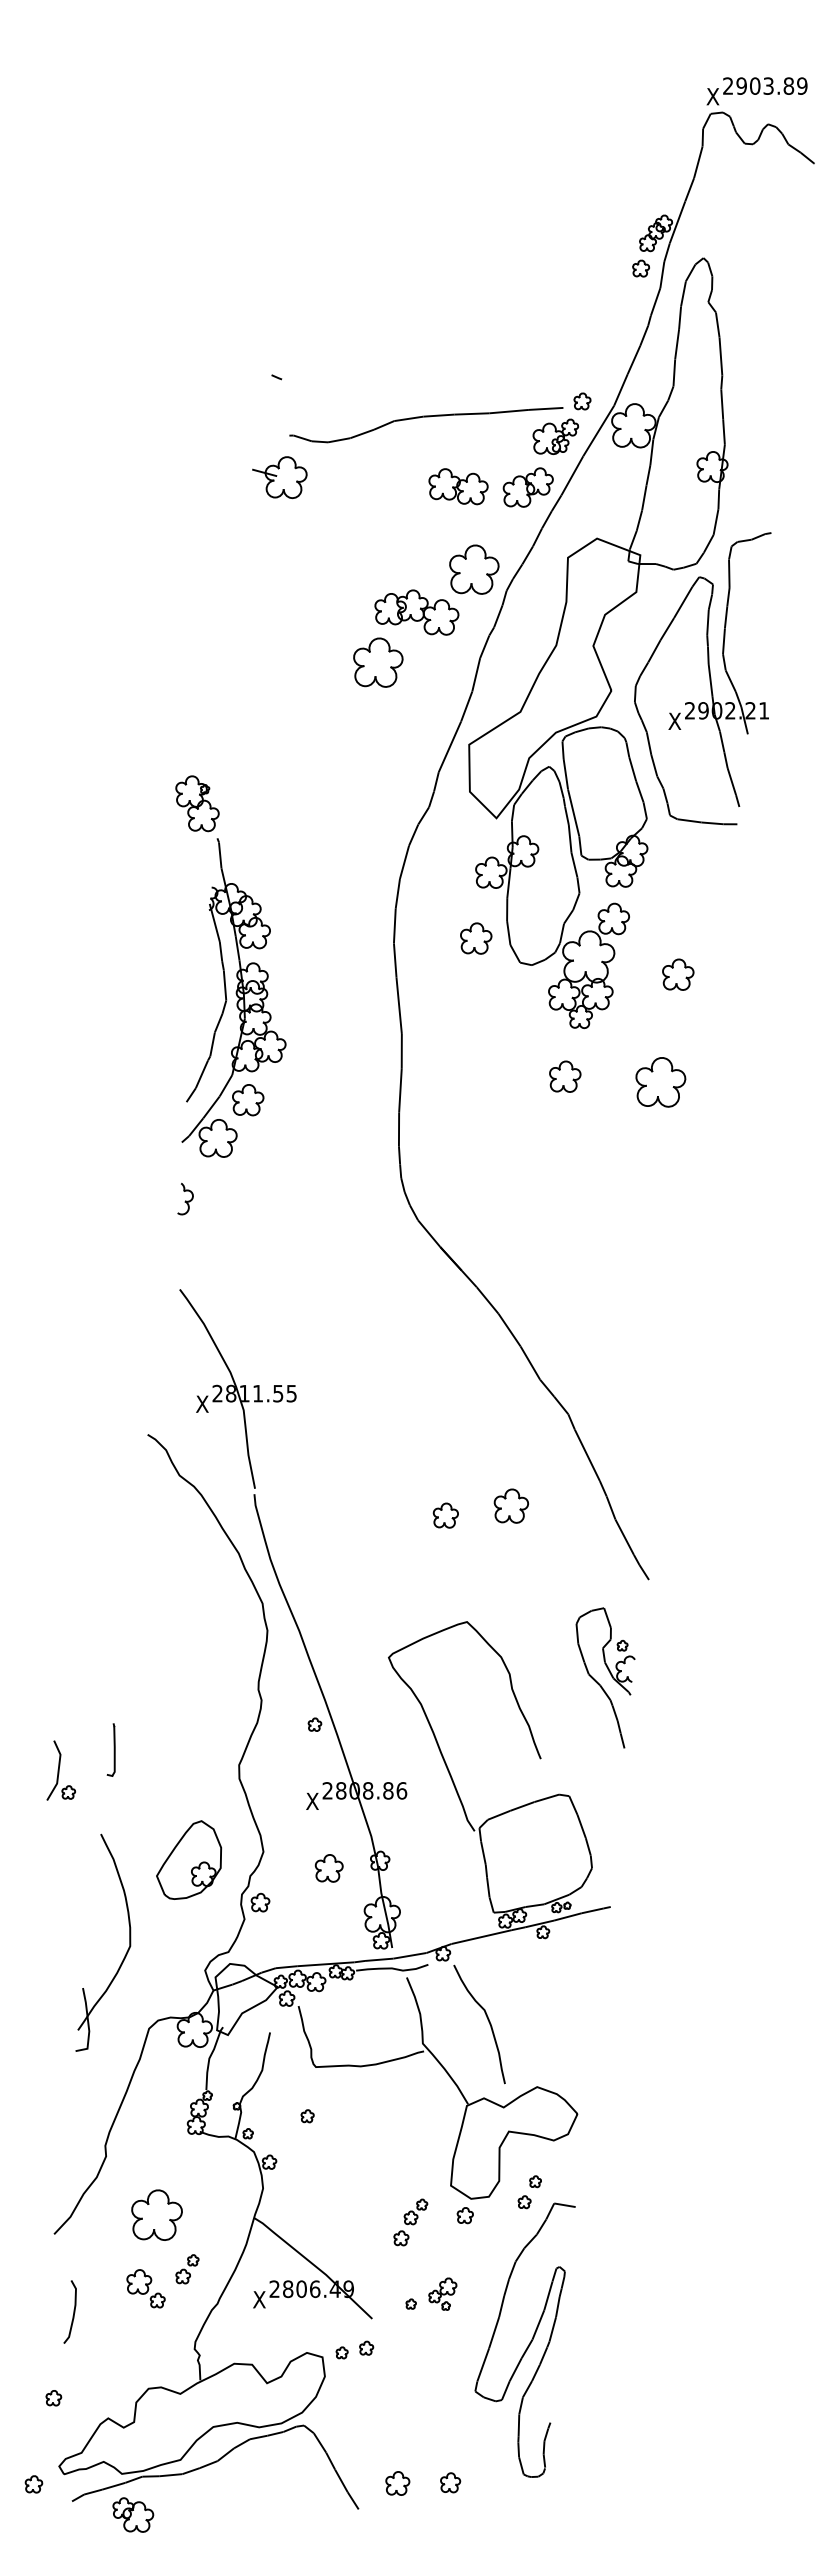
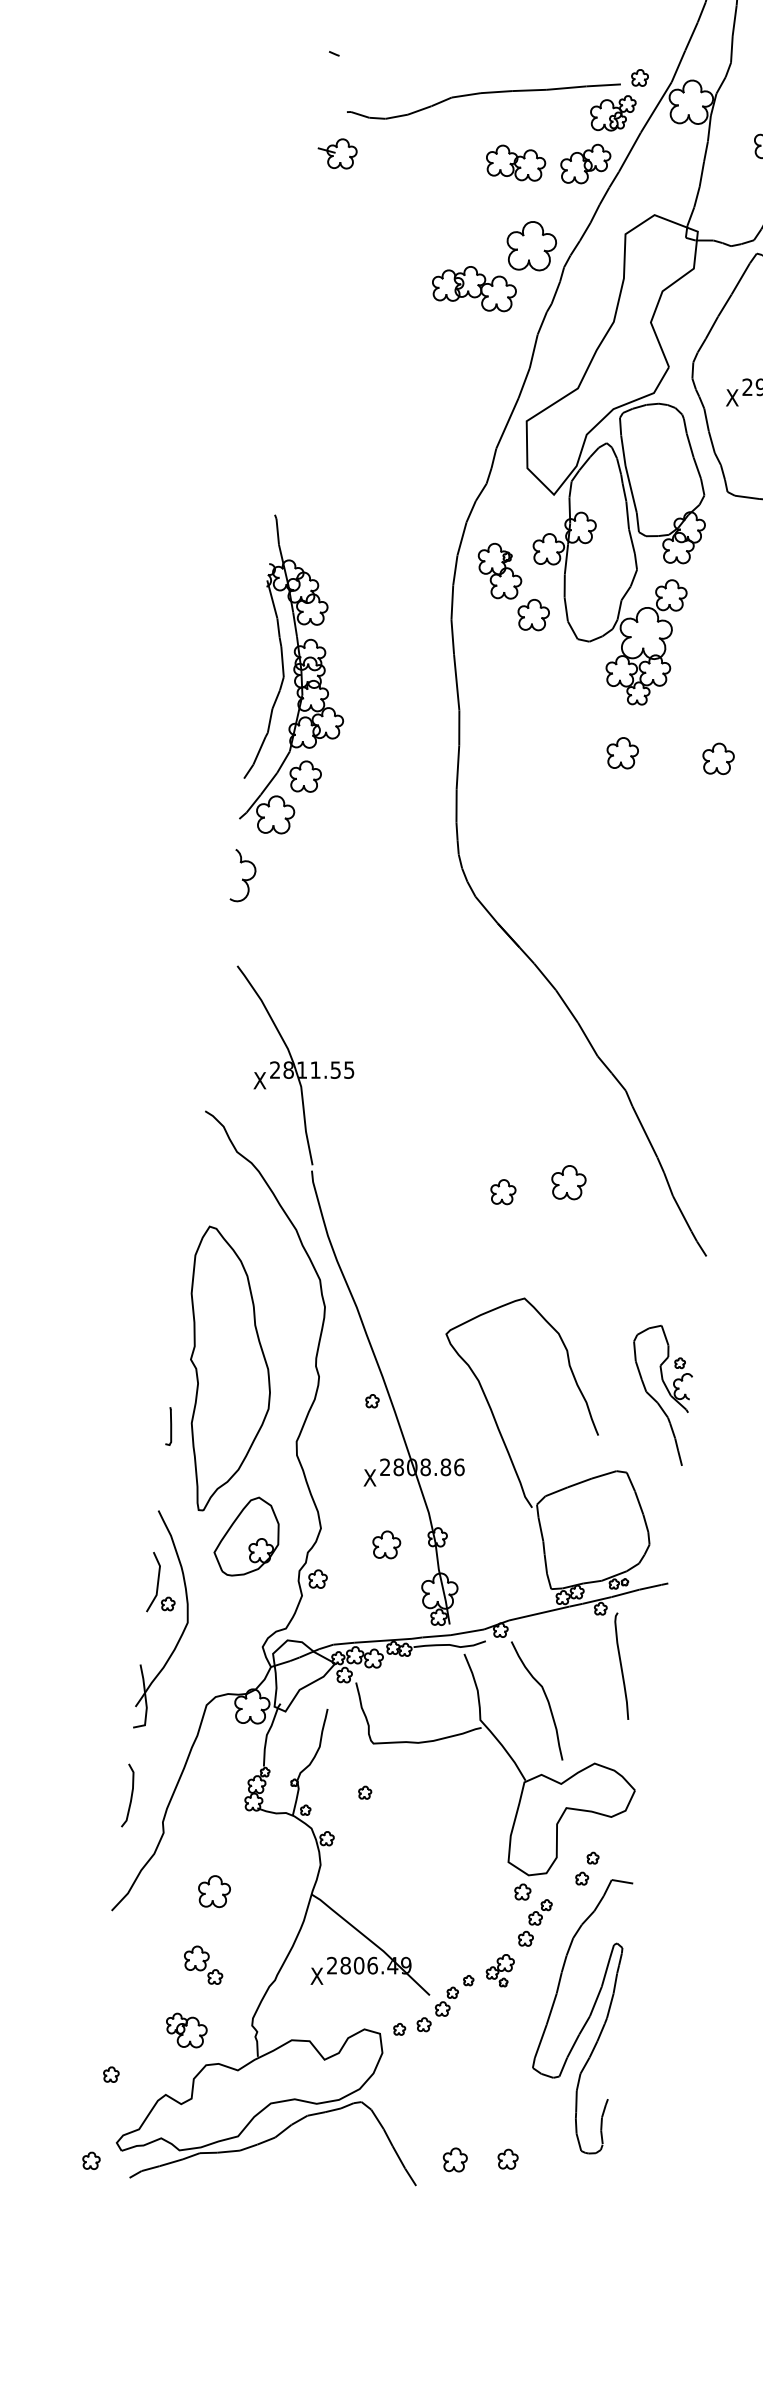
part: (280, 476) -> (338, 152), size x0.71
part: (378, 662) -> (436, 338), removed
part: (197, 803) -> (500, 570), moved
part: (678, 974) -> (736, 650), removed
part: (661, 1082) -> (719, 758), size x0.62
part: (185, 1198) -> (243, 874), size x1.67
part: (605, 1677) -> (663, 1394), moved
part: (172, 1691) -> (230, 1367), added
part: (110, 1749) -> (168, 1425), size x0.71
part: (60, 1770) -> (160, 1581), moved
curve: (563, 1989) -> (621, 1665), added
part: (156, 2214) -> (214, 1890), size x0.62
part: (410, 2222) -> (535, 1922), moved
part: (187, 2269) -> (447, 2001), moved
curve: (73, 2311) -> (131, 1794), moved
part: (133, 2514) -> (187, 2029), moved

